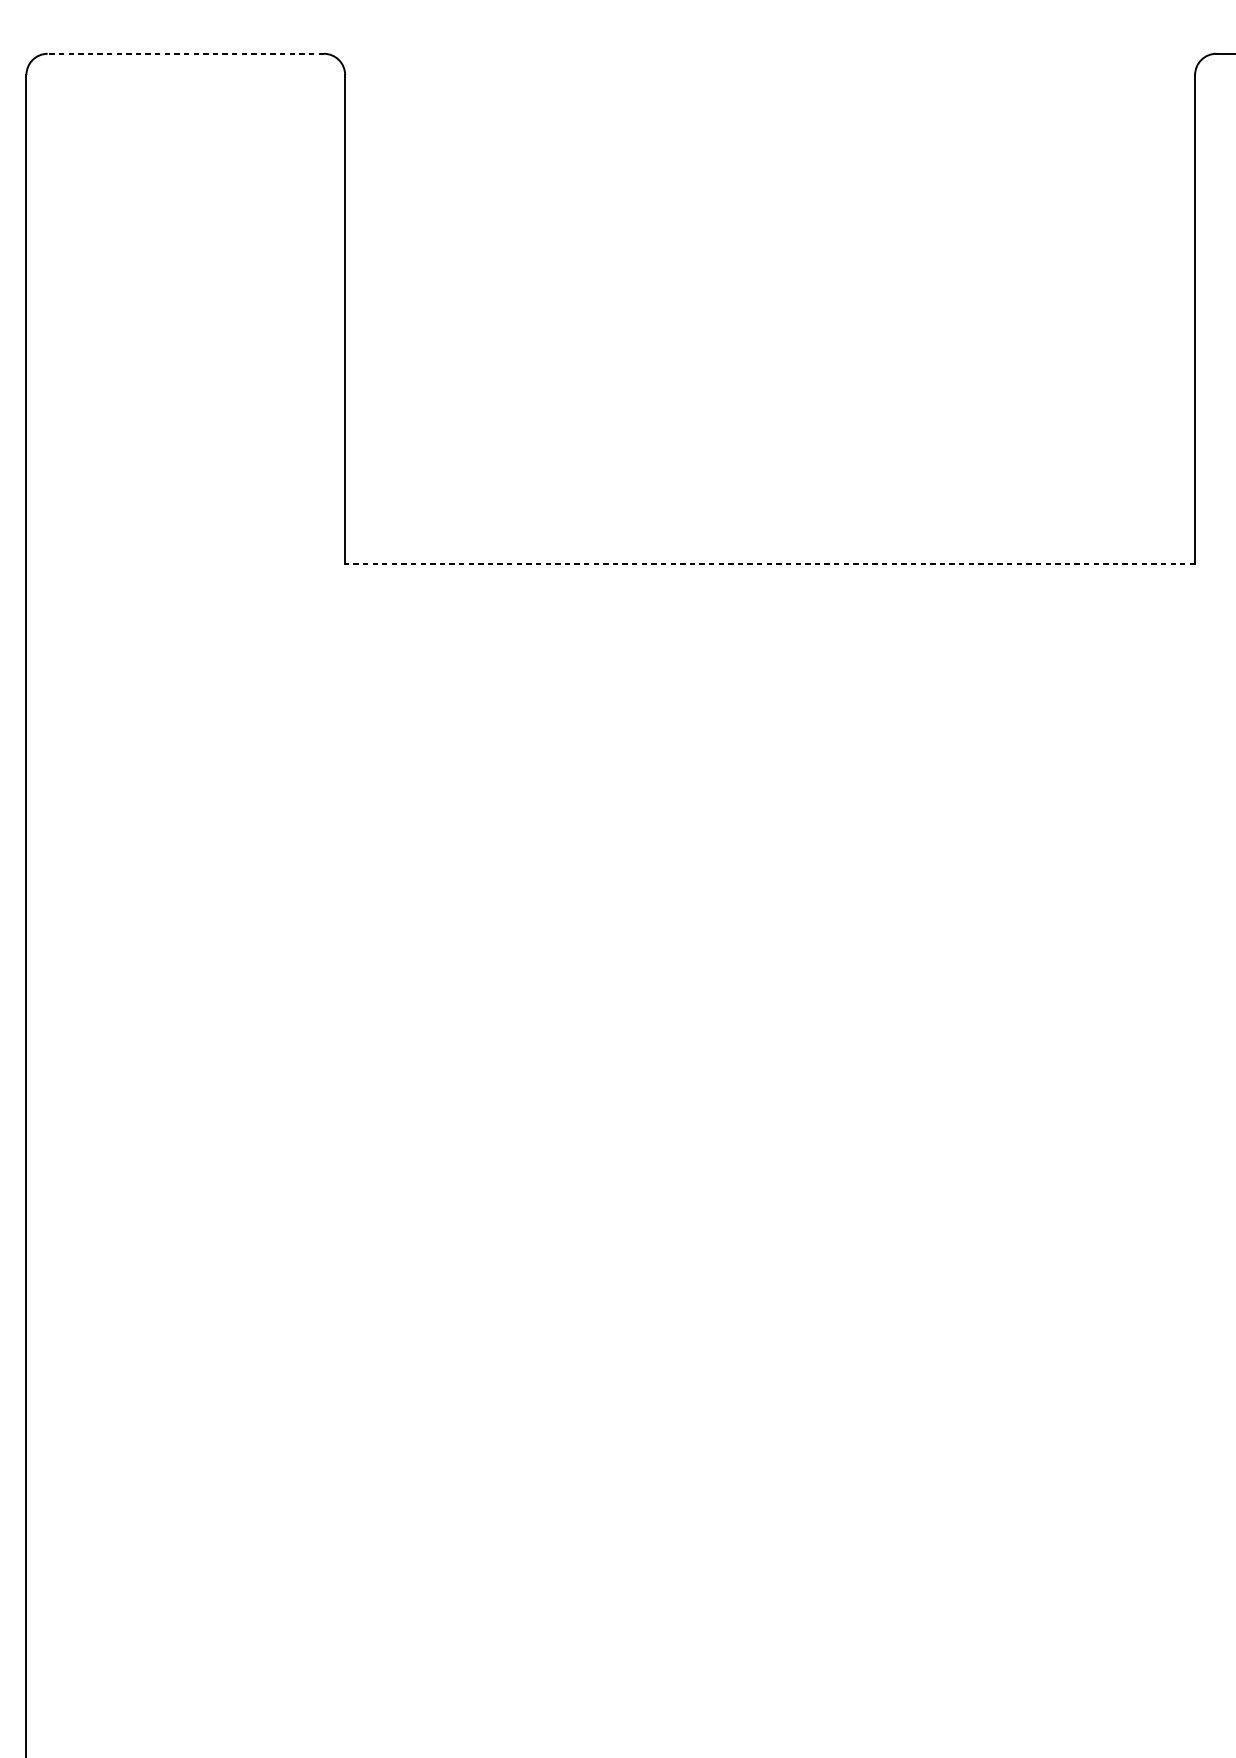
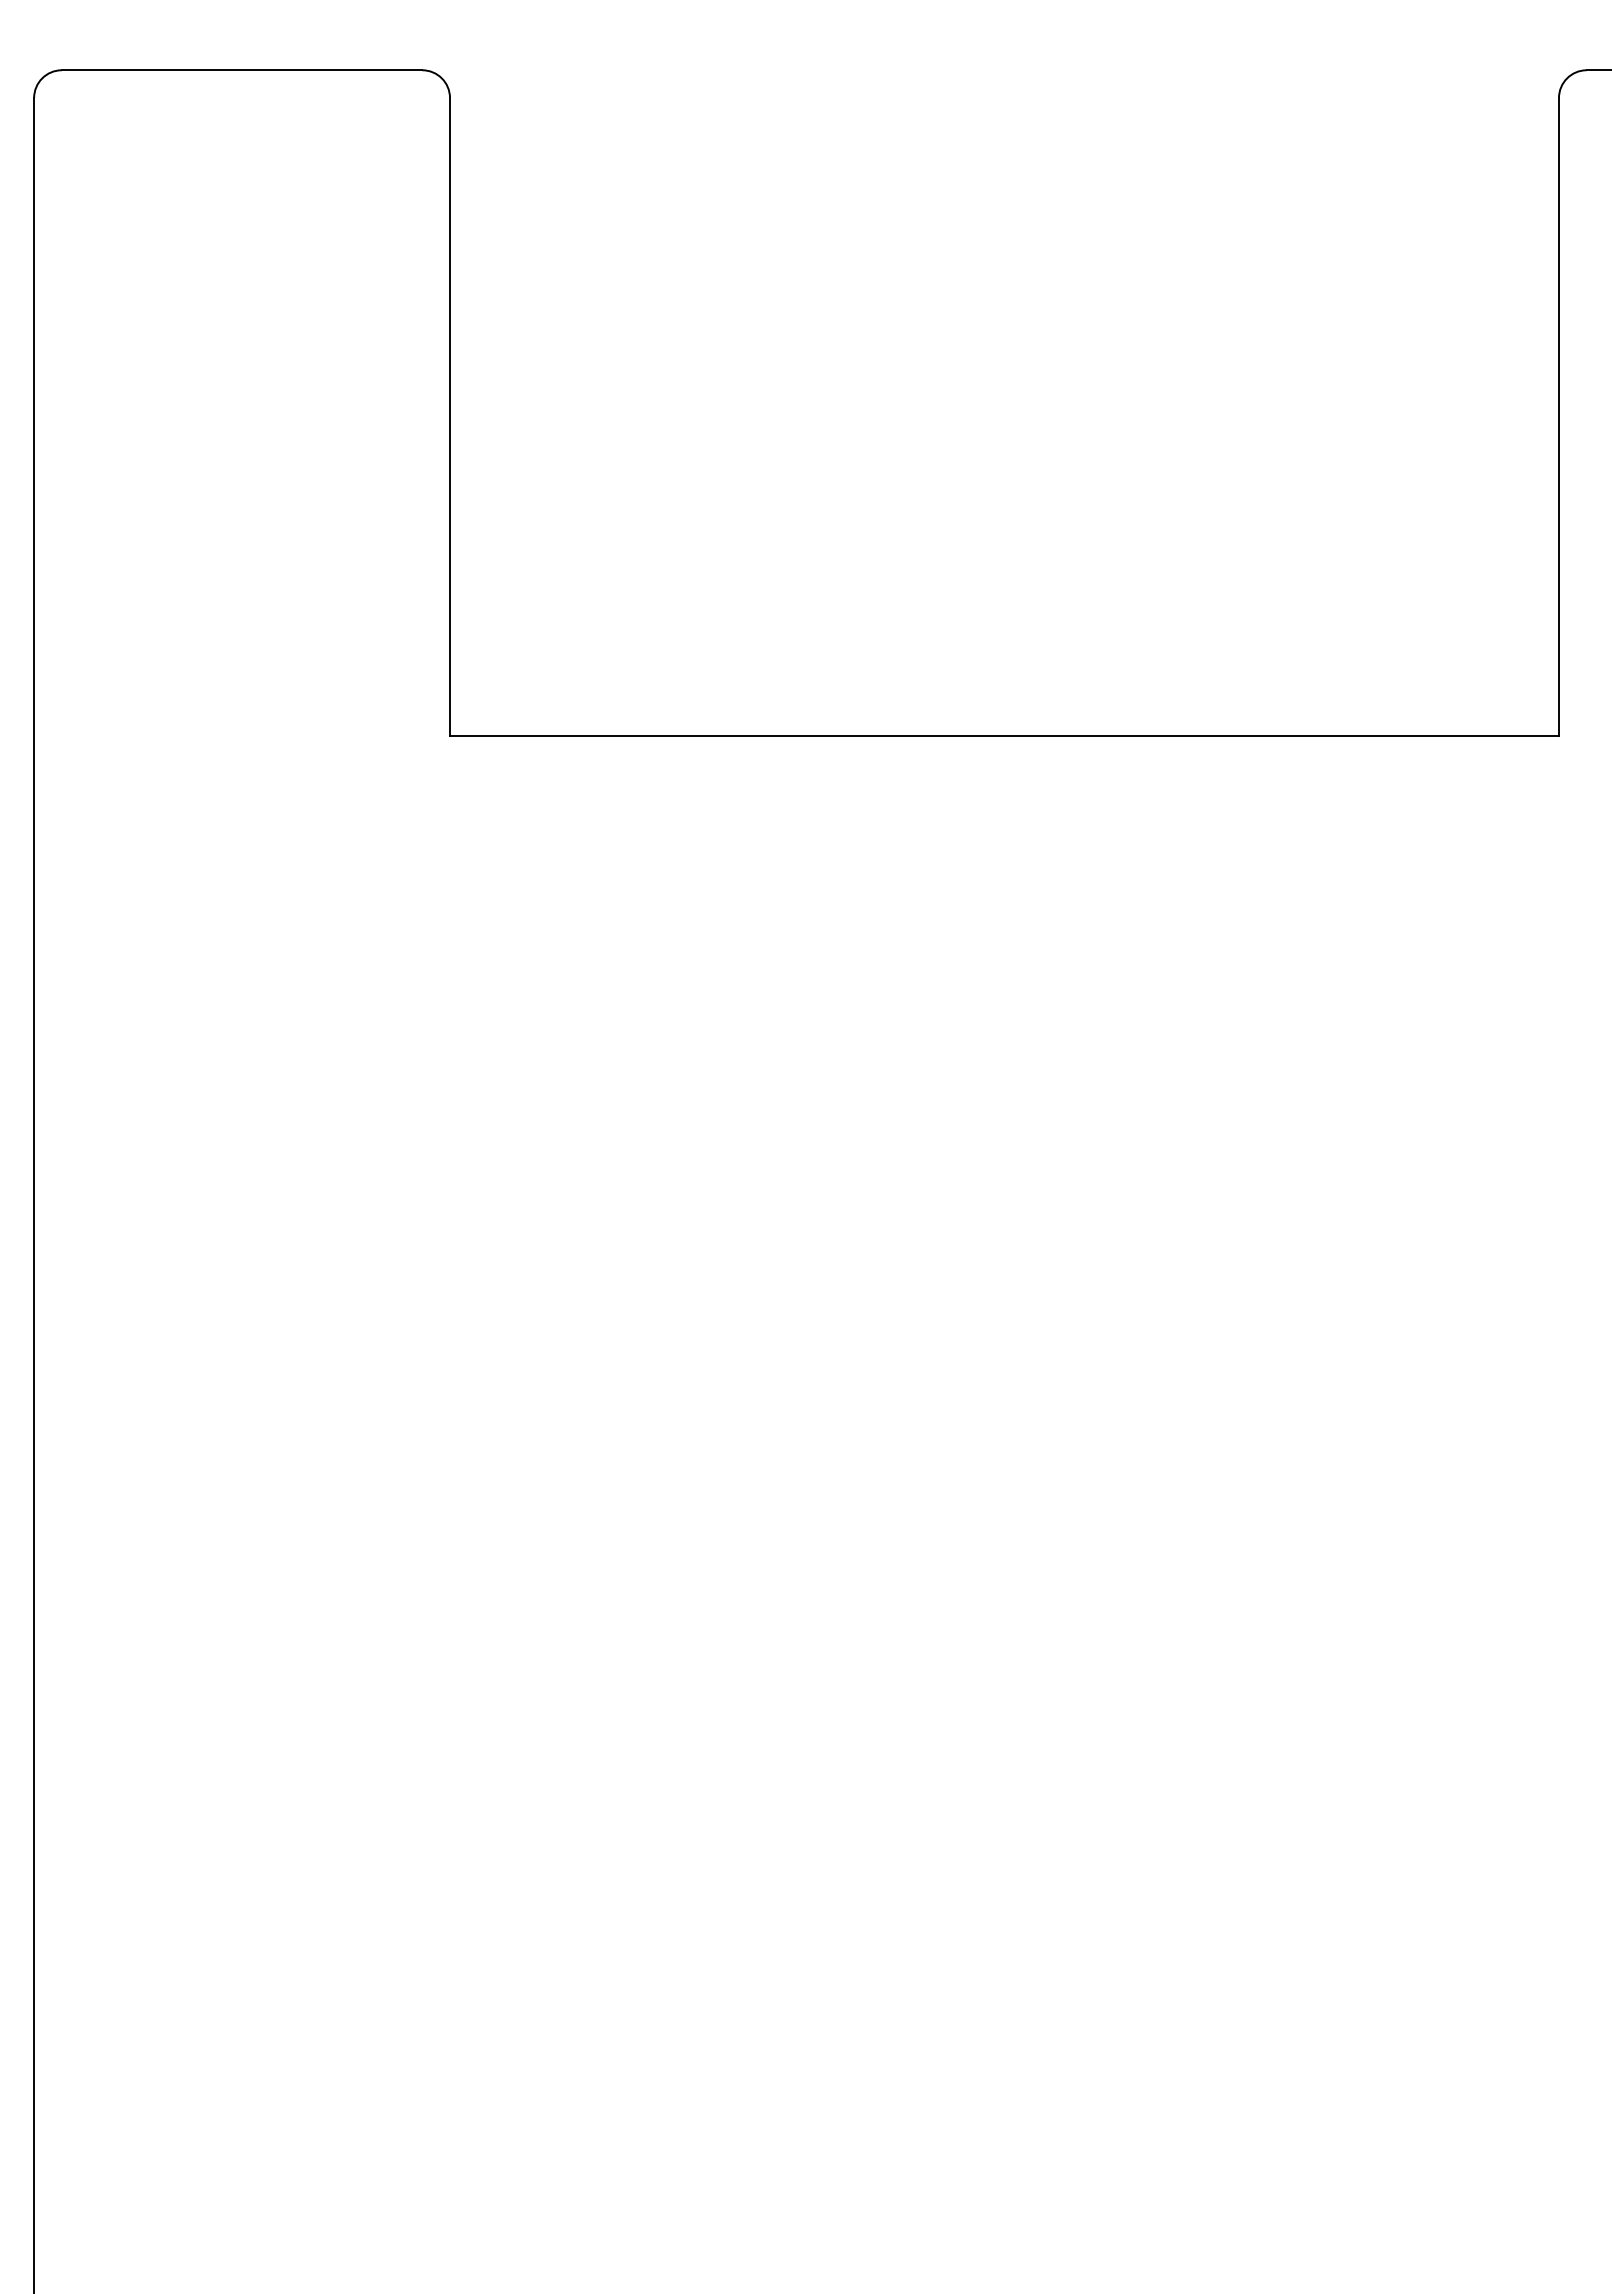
line: (185, 53) -> (241, 70), dashed -> solid
line: (770, 563) -> (1004, 735), dashed -> solid

